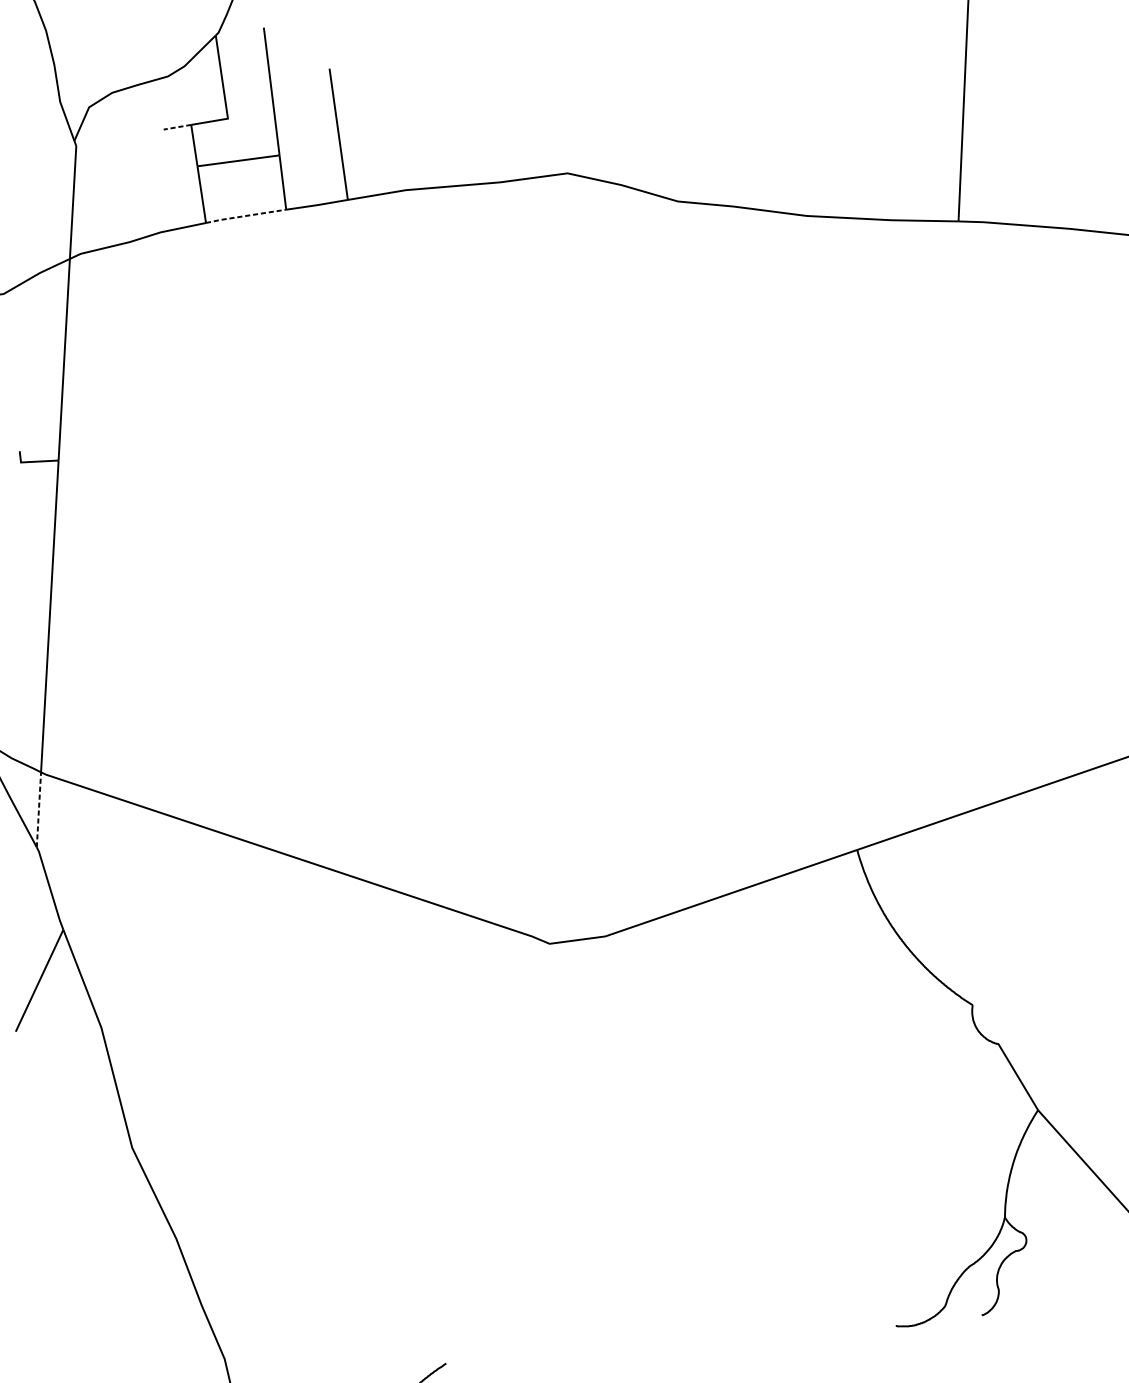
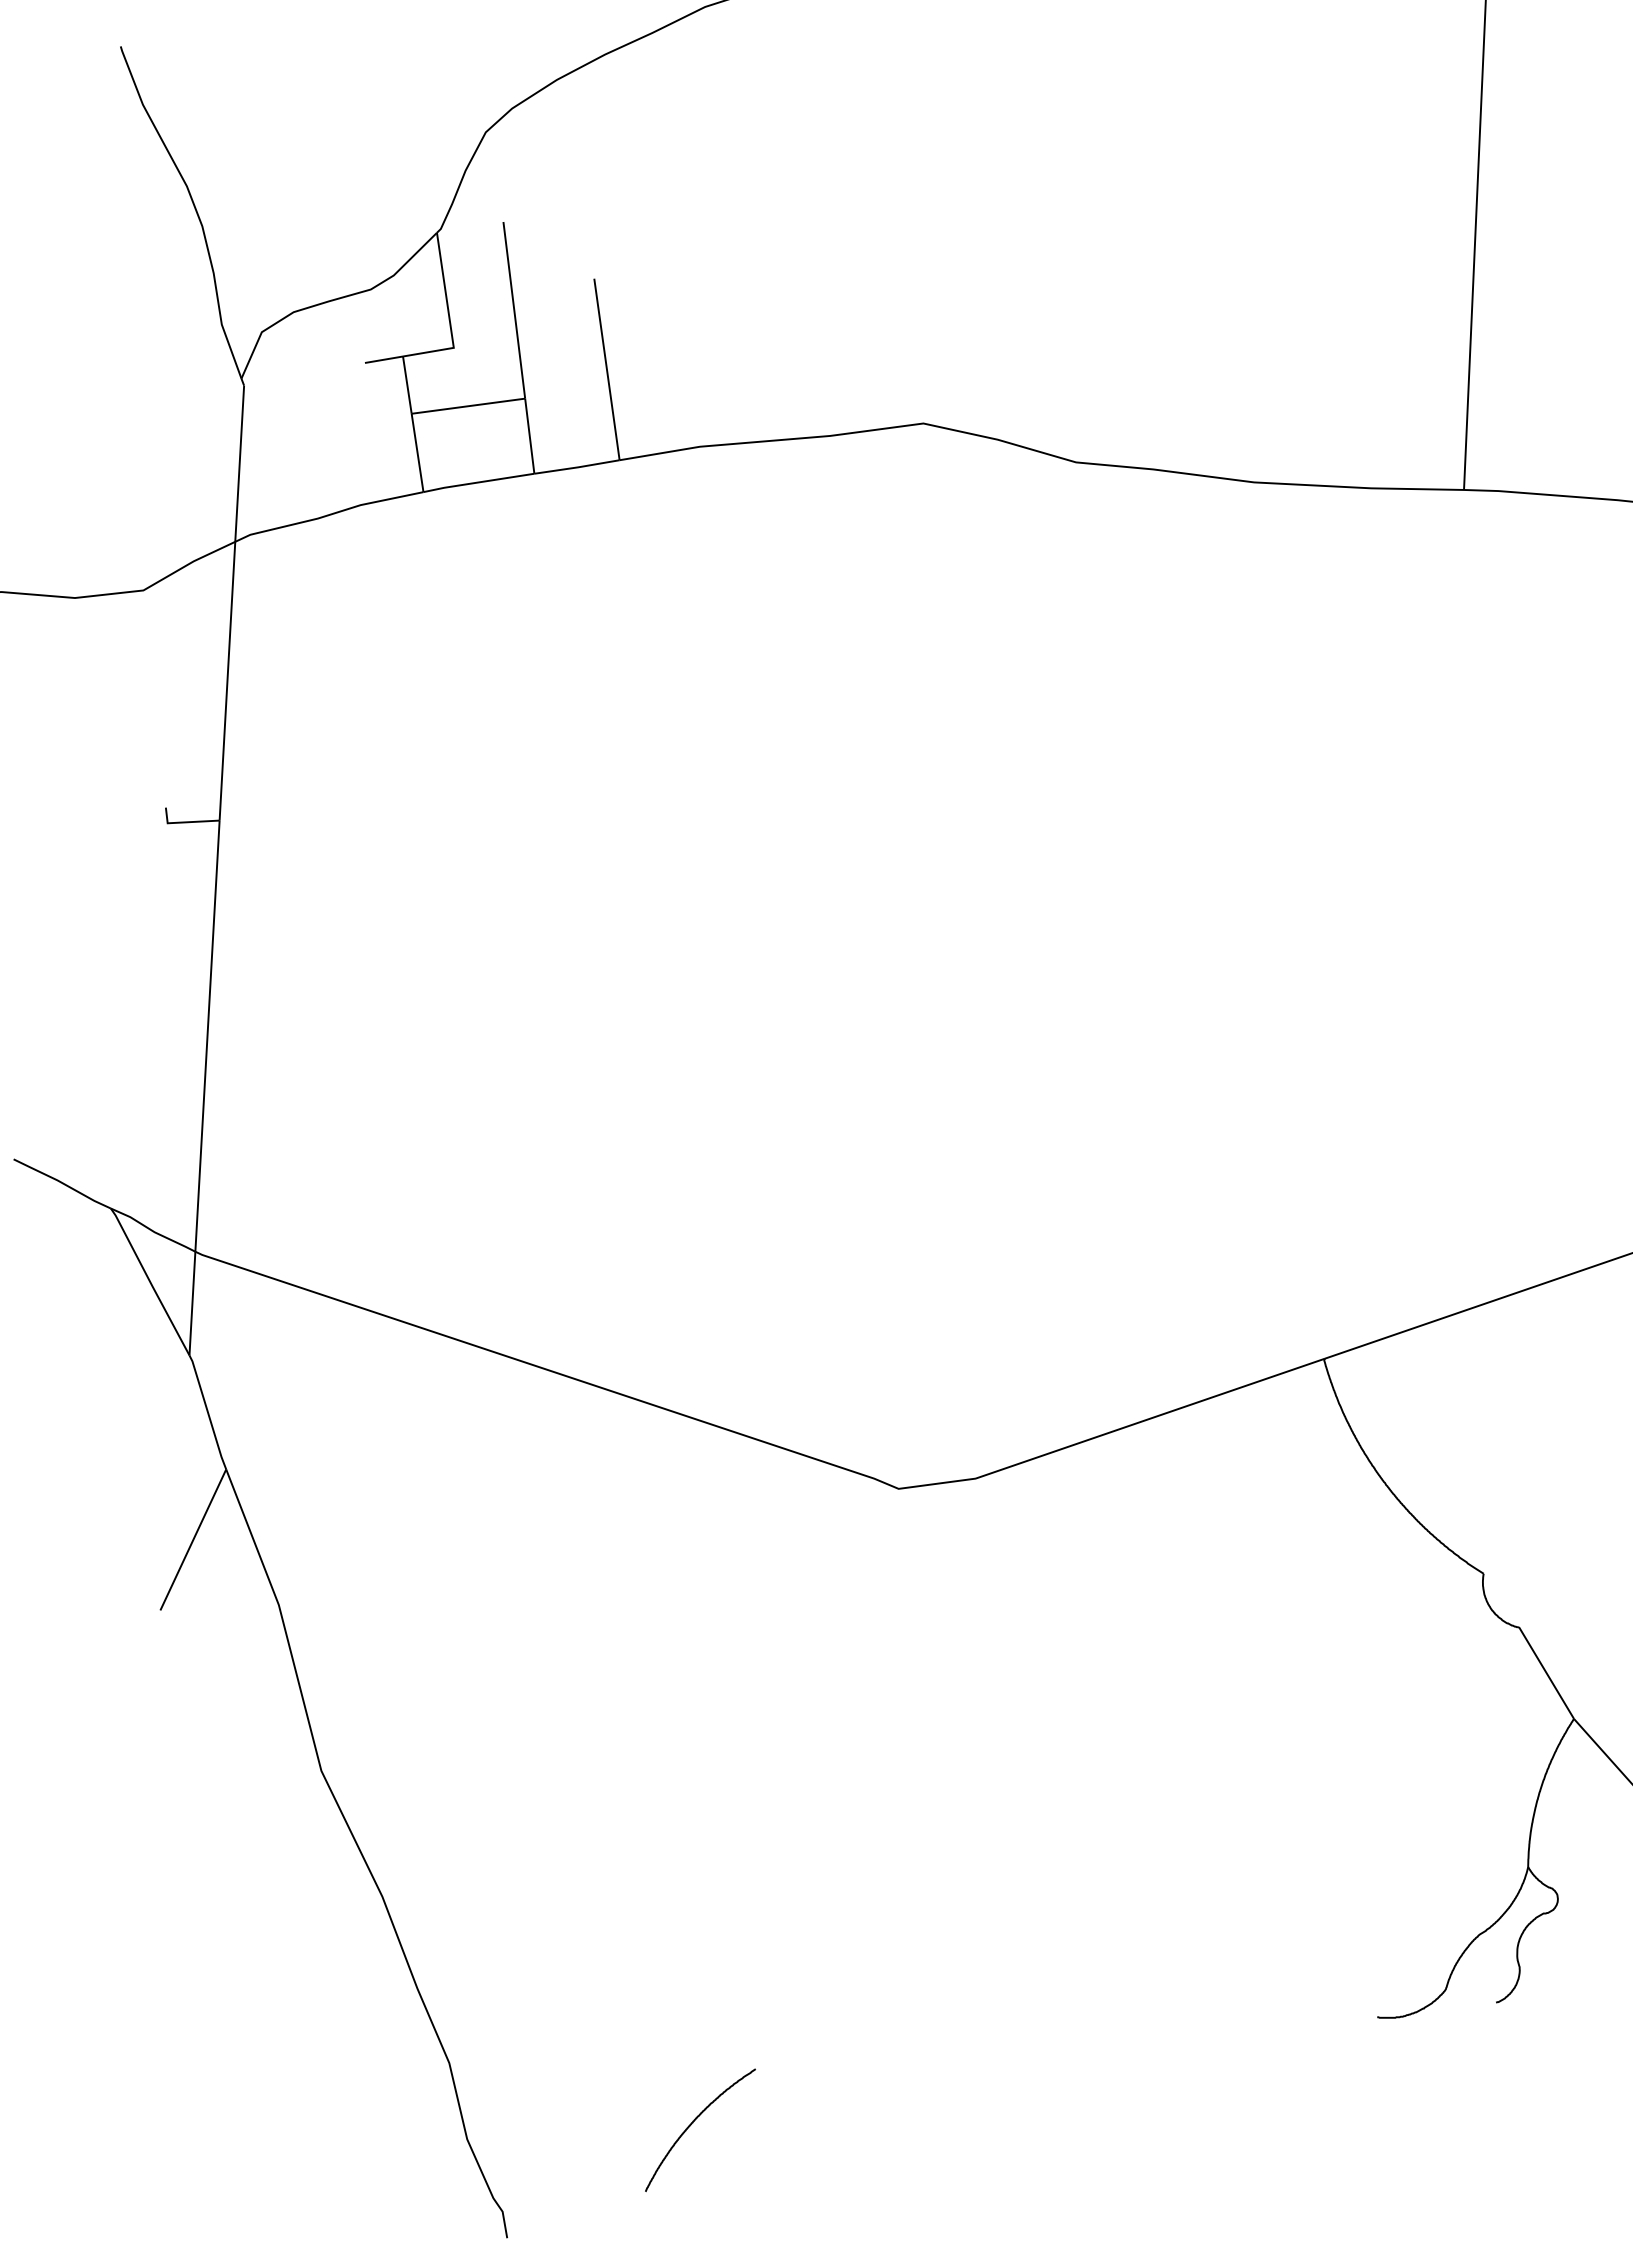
line: (177, 127) -> (383, 359), dashed -> solid
line: (245, 216) -> (478, 482), dashed -> solid
line: (38, 809) -> (192, 1303), dashed -> solid

